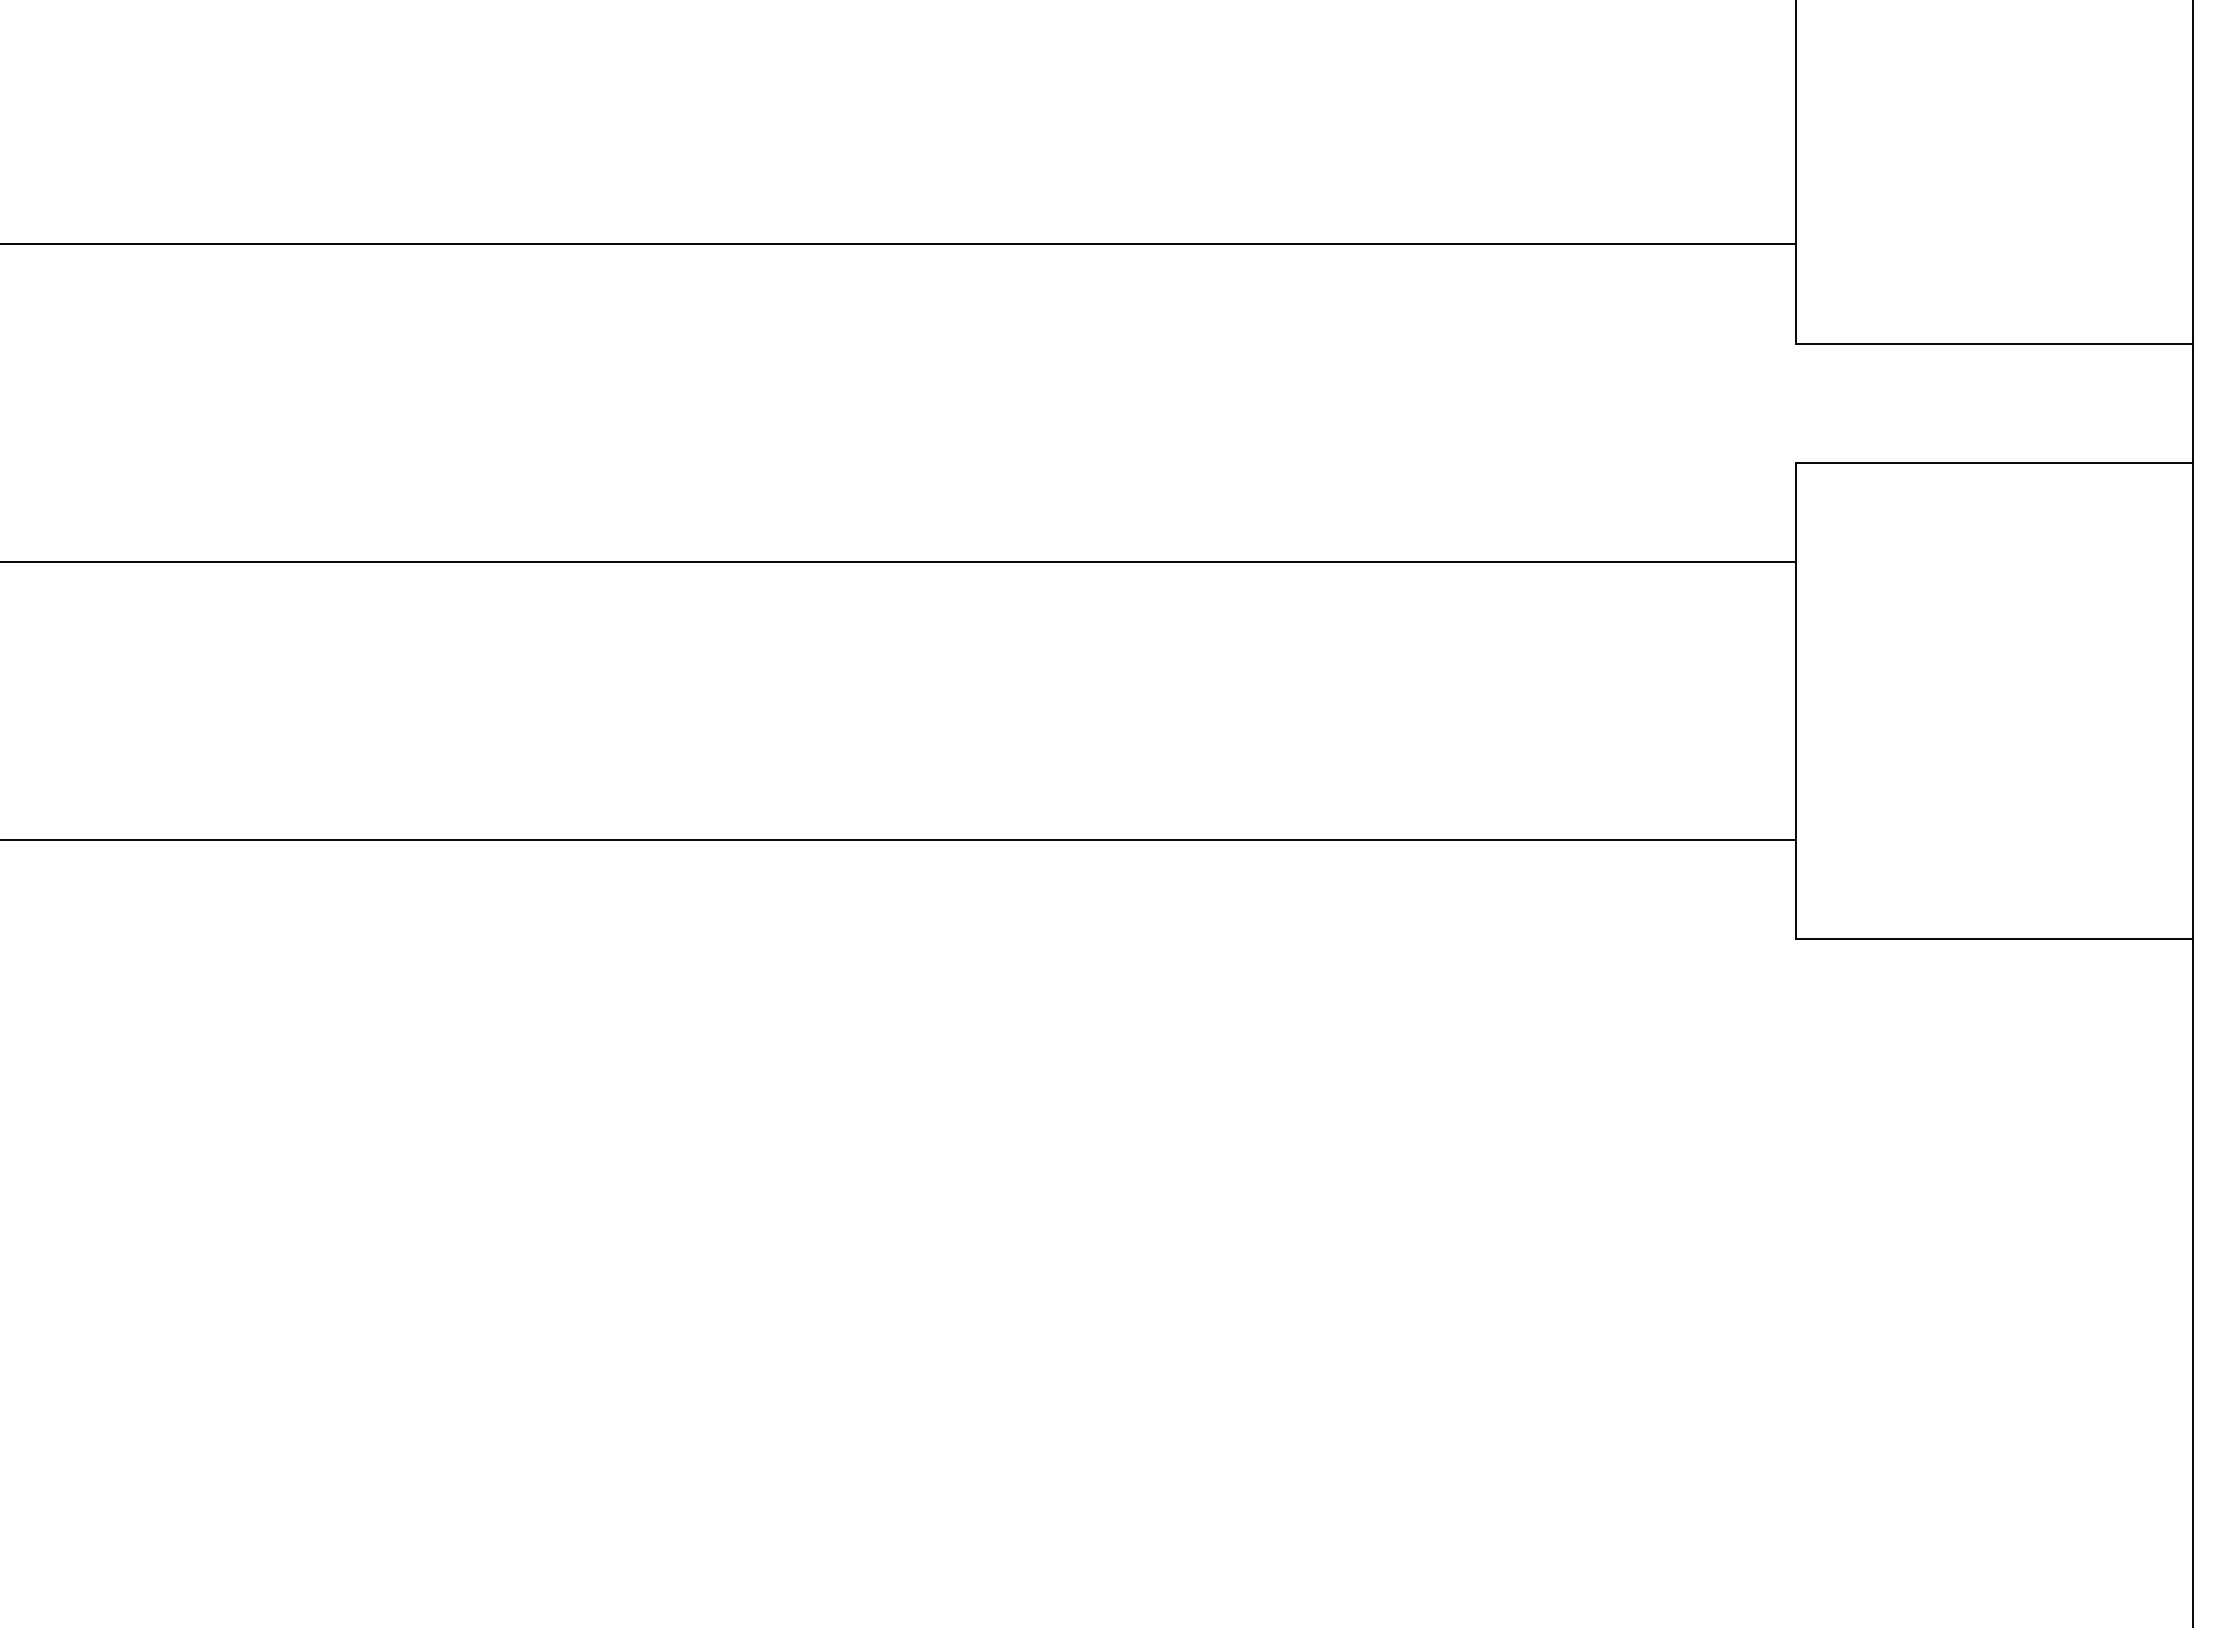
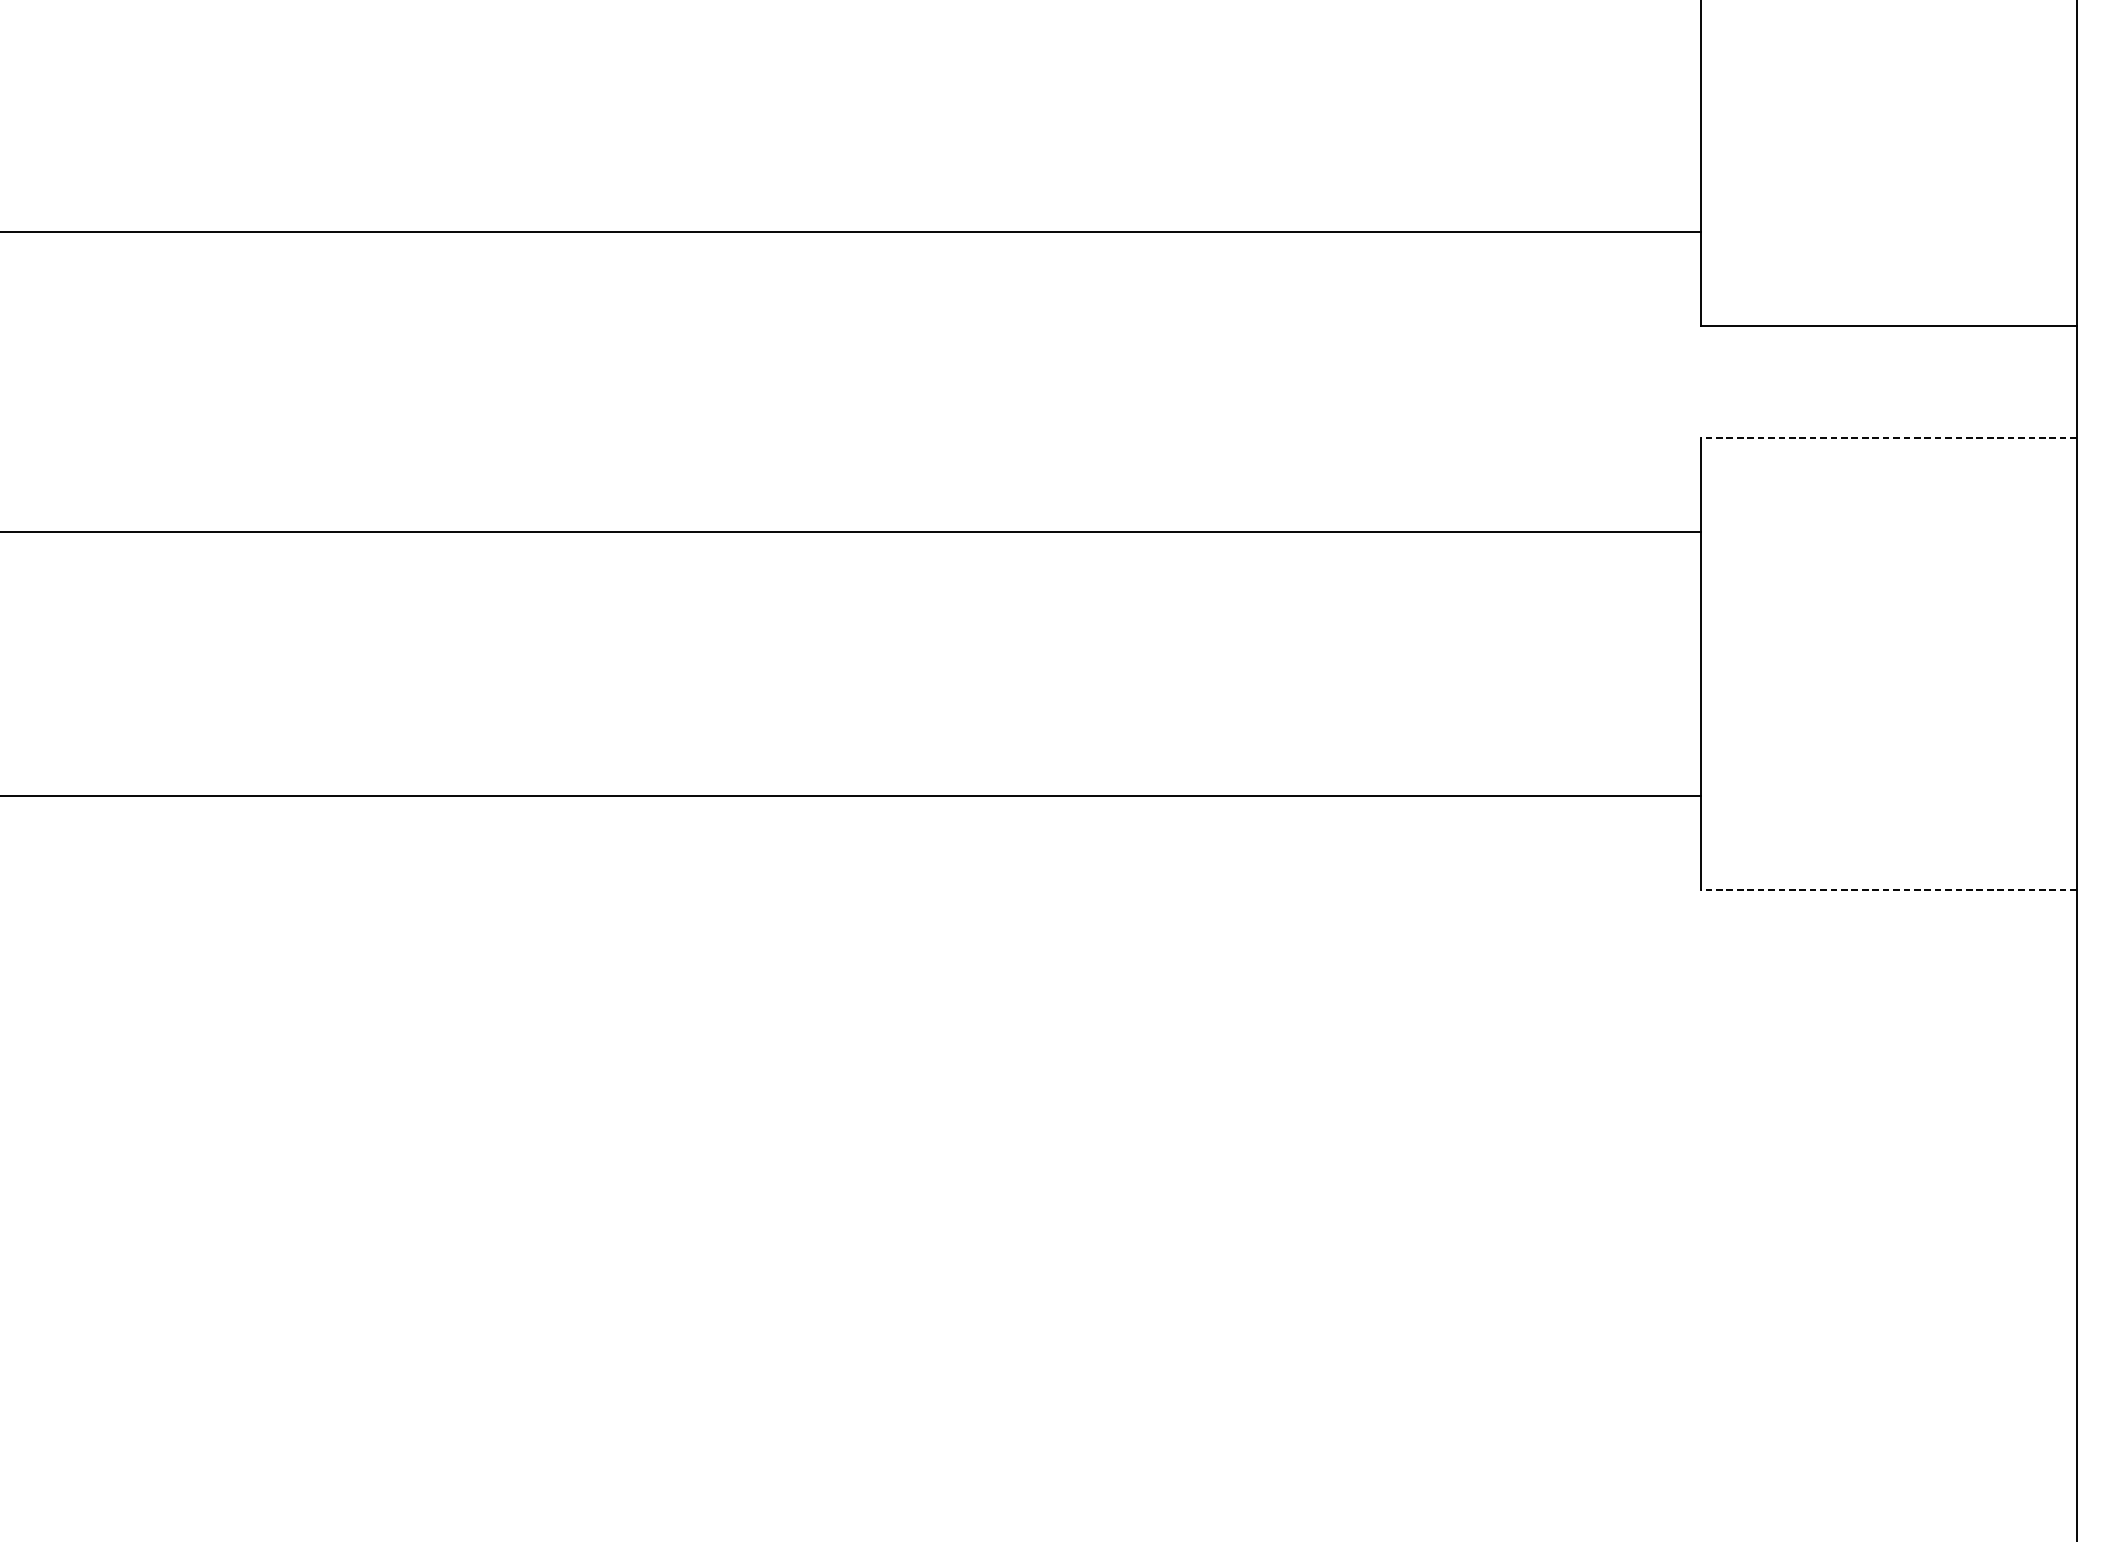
line: (1994, 462) -> (1888, 438), solid -> dashed
line: (1994, 939) -> (1888, 889), solid -> dashed

